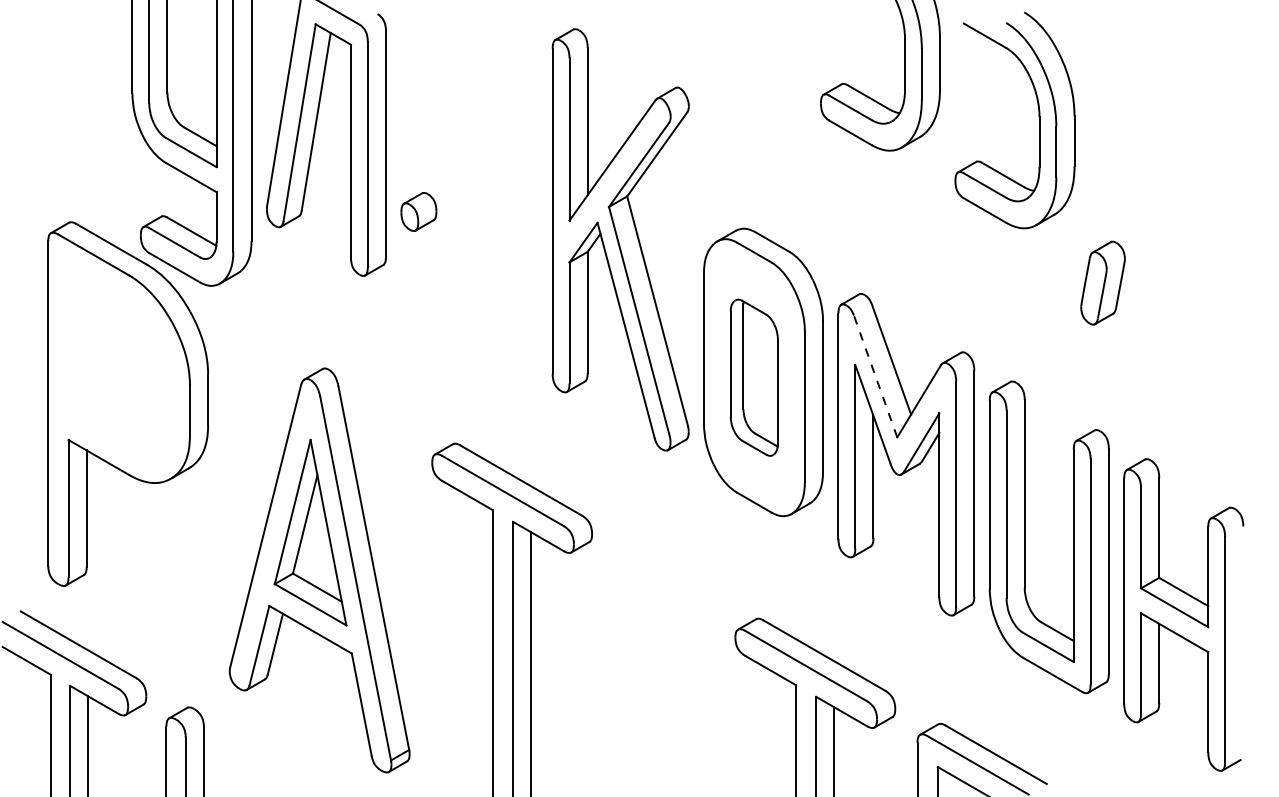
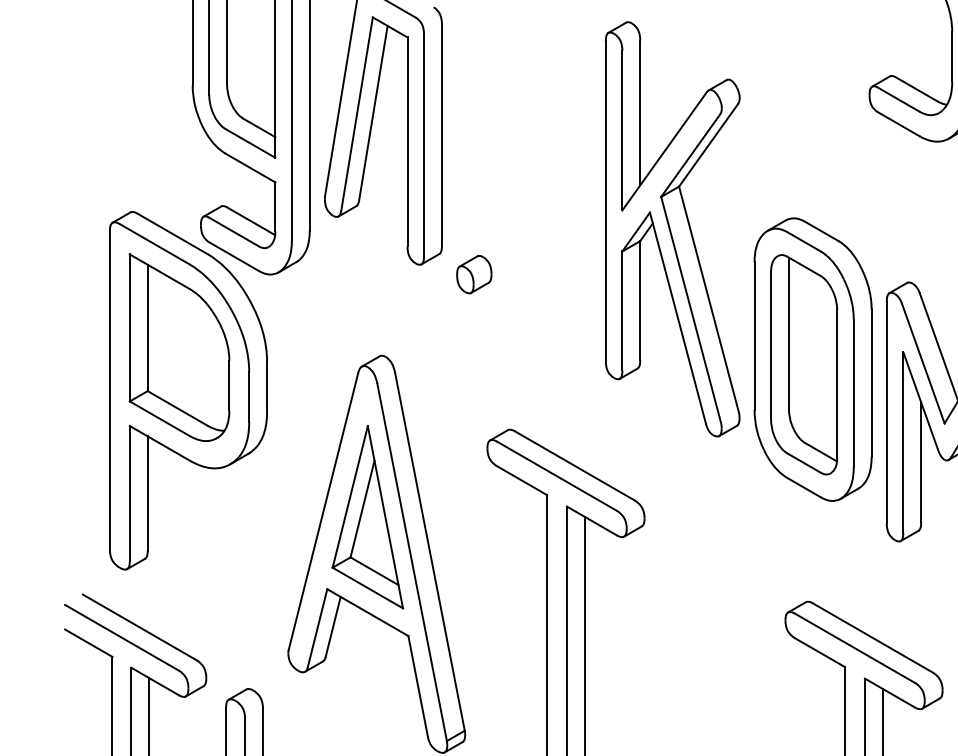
part: (418, 211) -> (473, 274), moved
part: (118, 360) -> (178, 347), added
line: (875, 376) -> (923, 363), dashed -> solid
part: (753, 377) -> (803, 364), size x1.43

